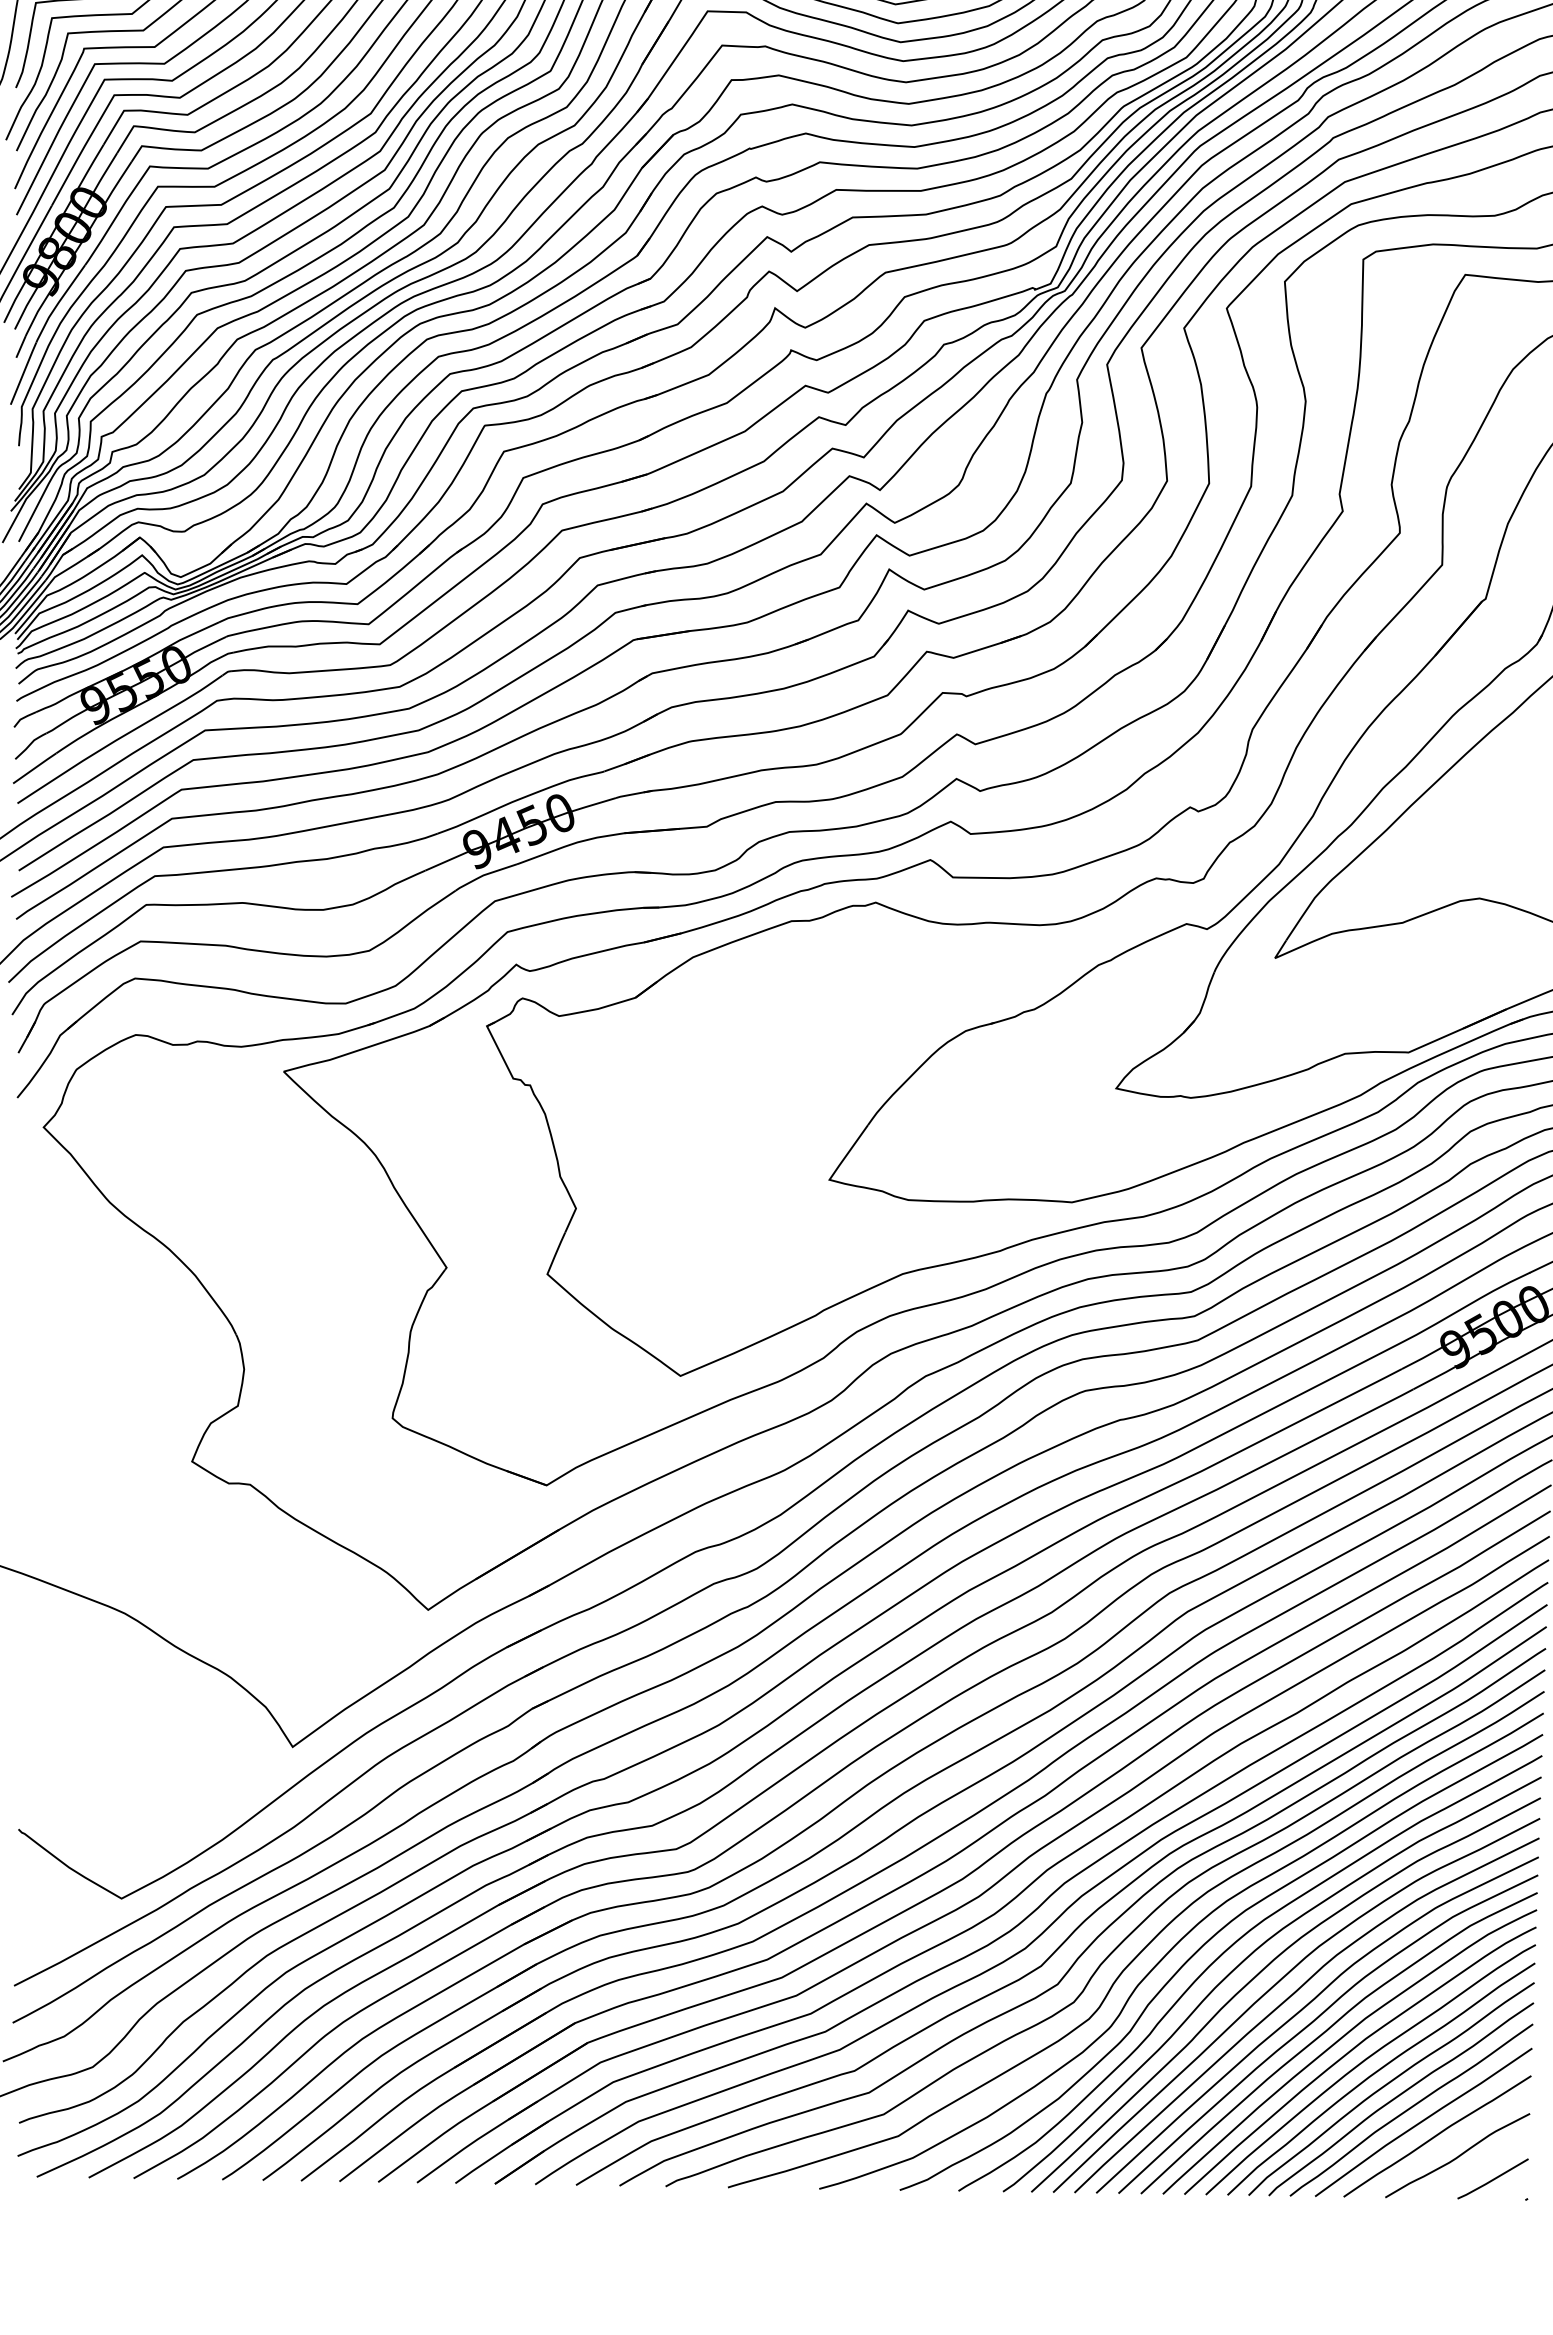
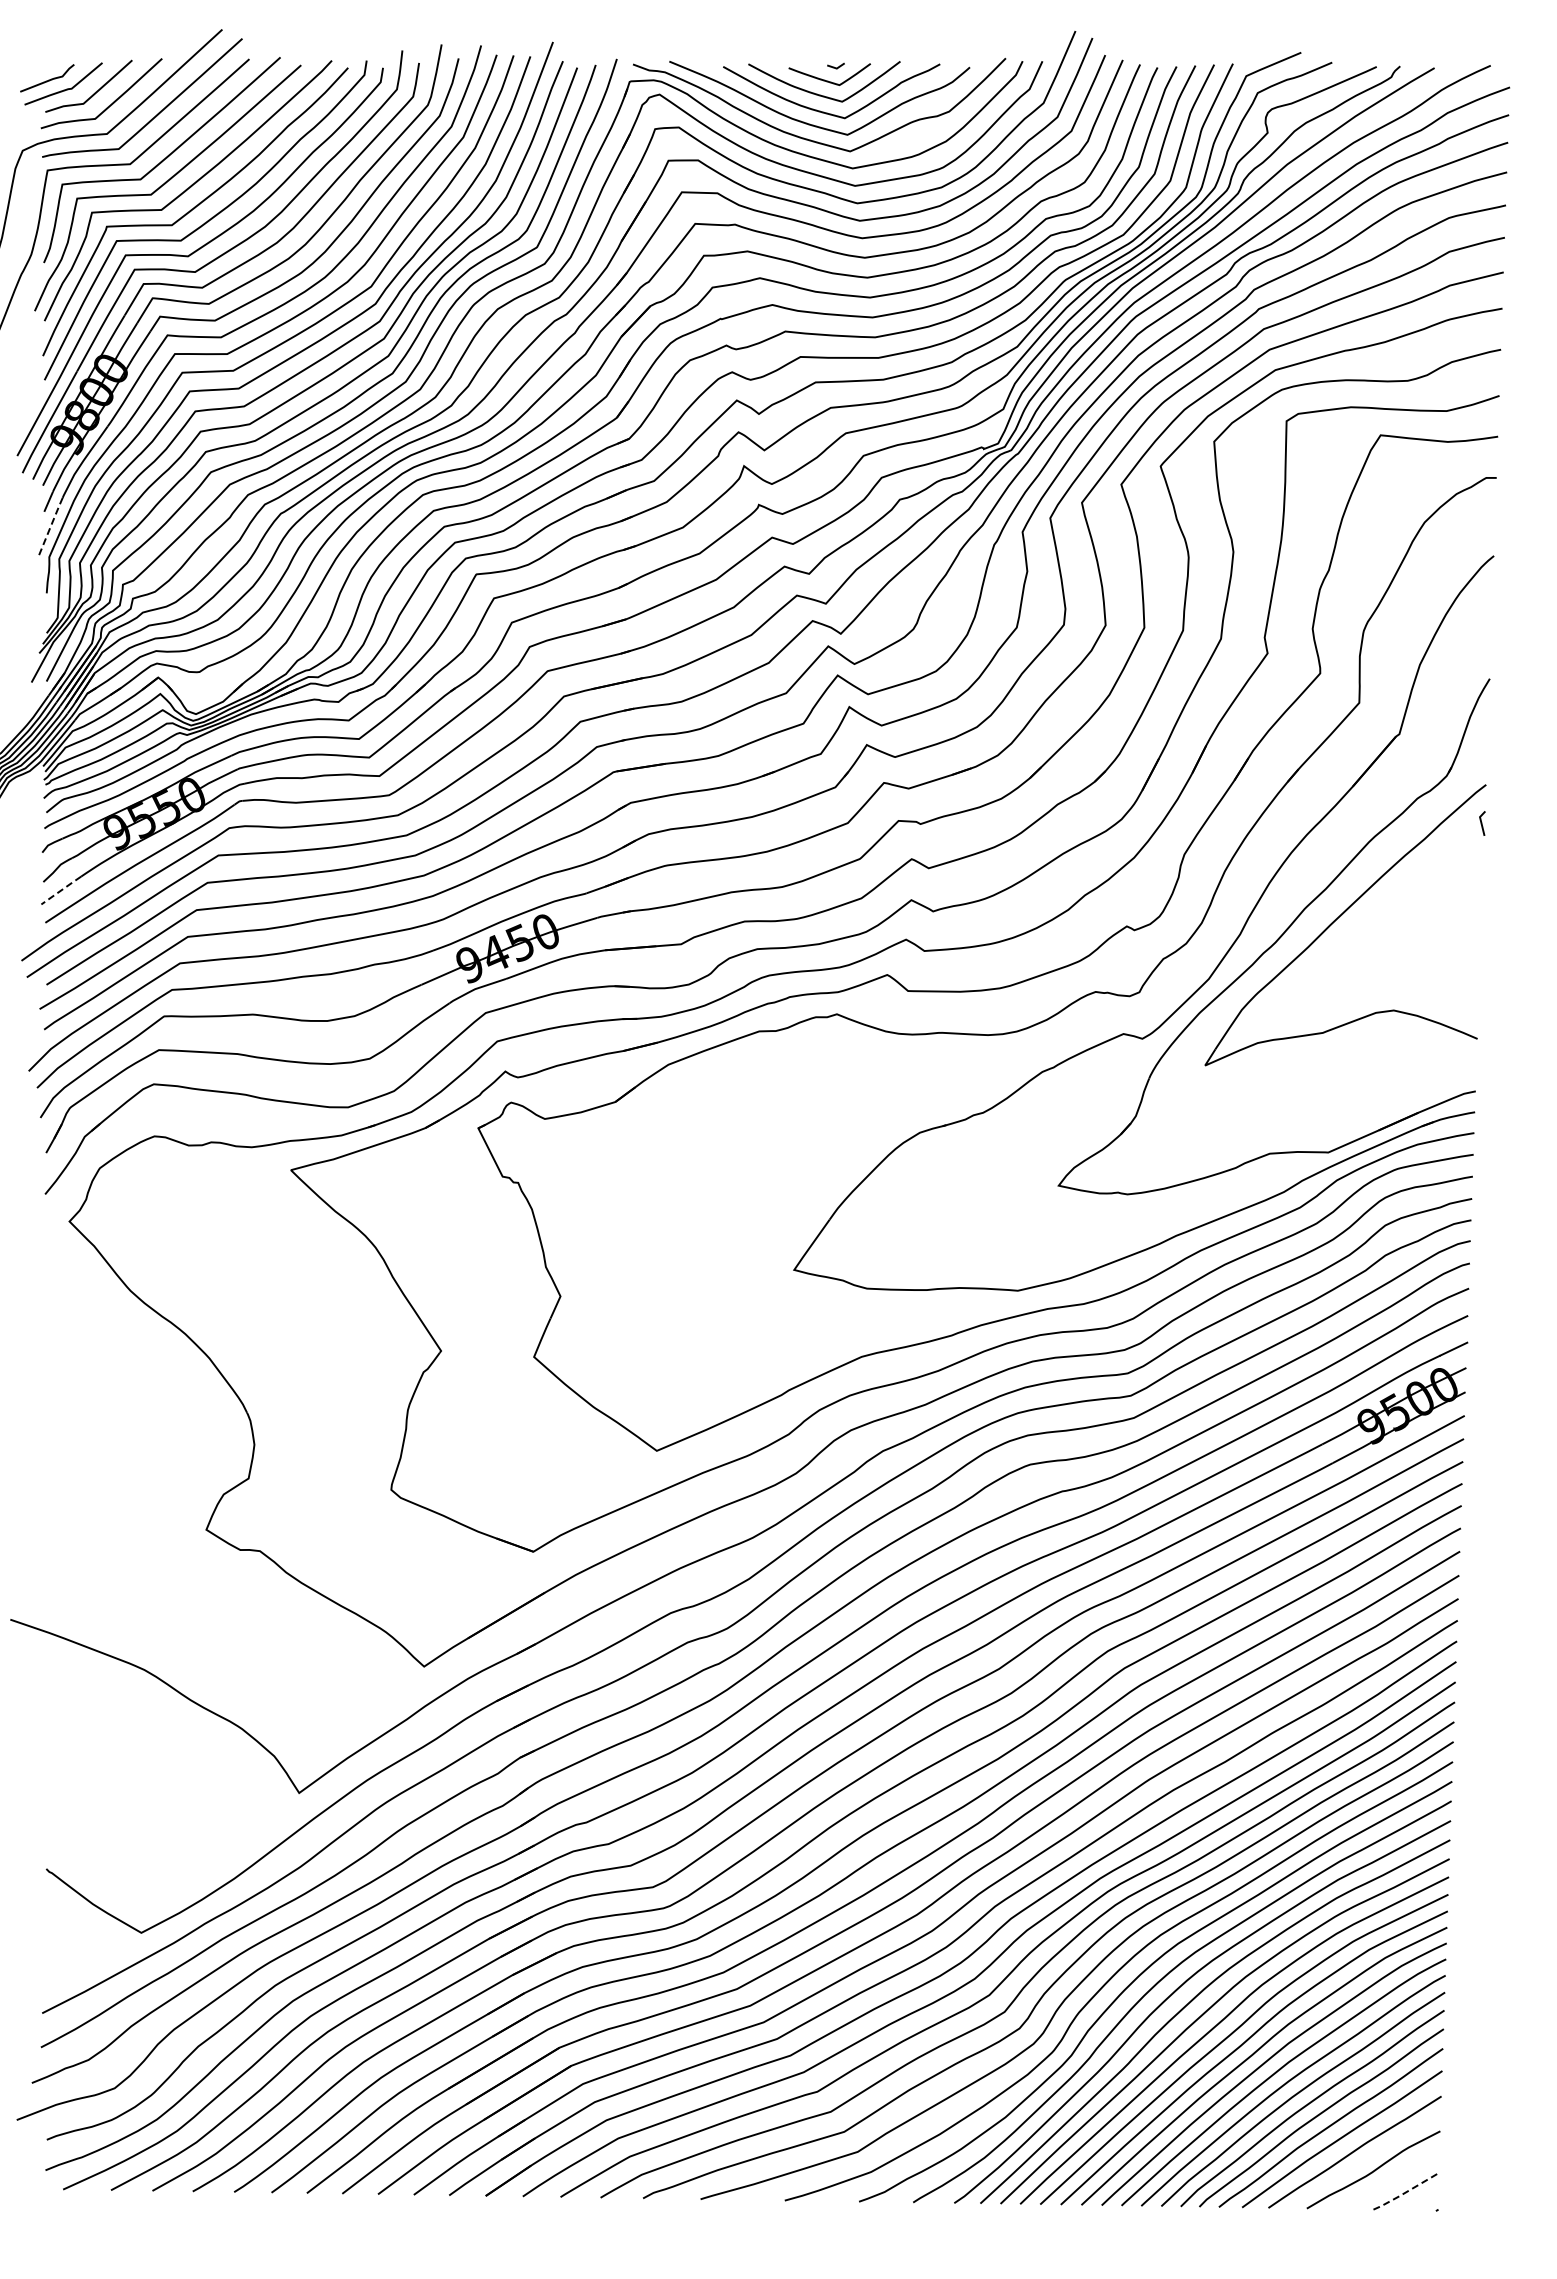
line: (24, 372) -> (51, 525), solid -> dashed
line: (34, 768) -> (61, 890), solid -> dashed
line: (1492, 2180) -> (1405, 2192), solid -> dashed

